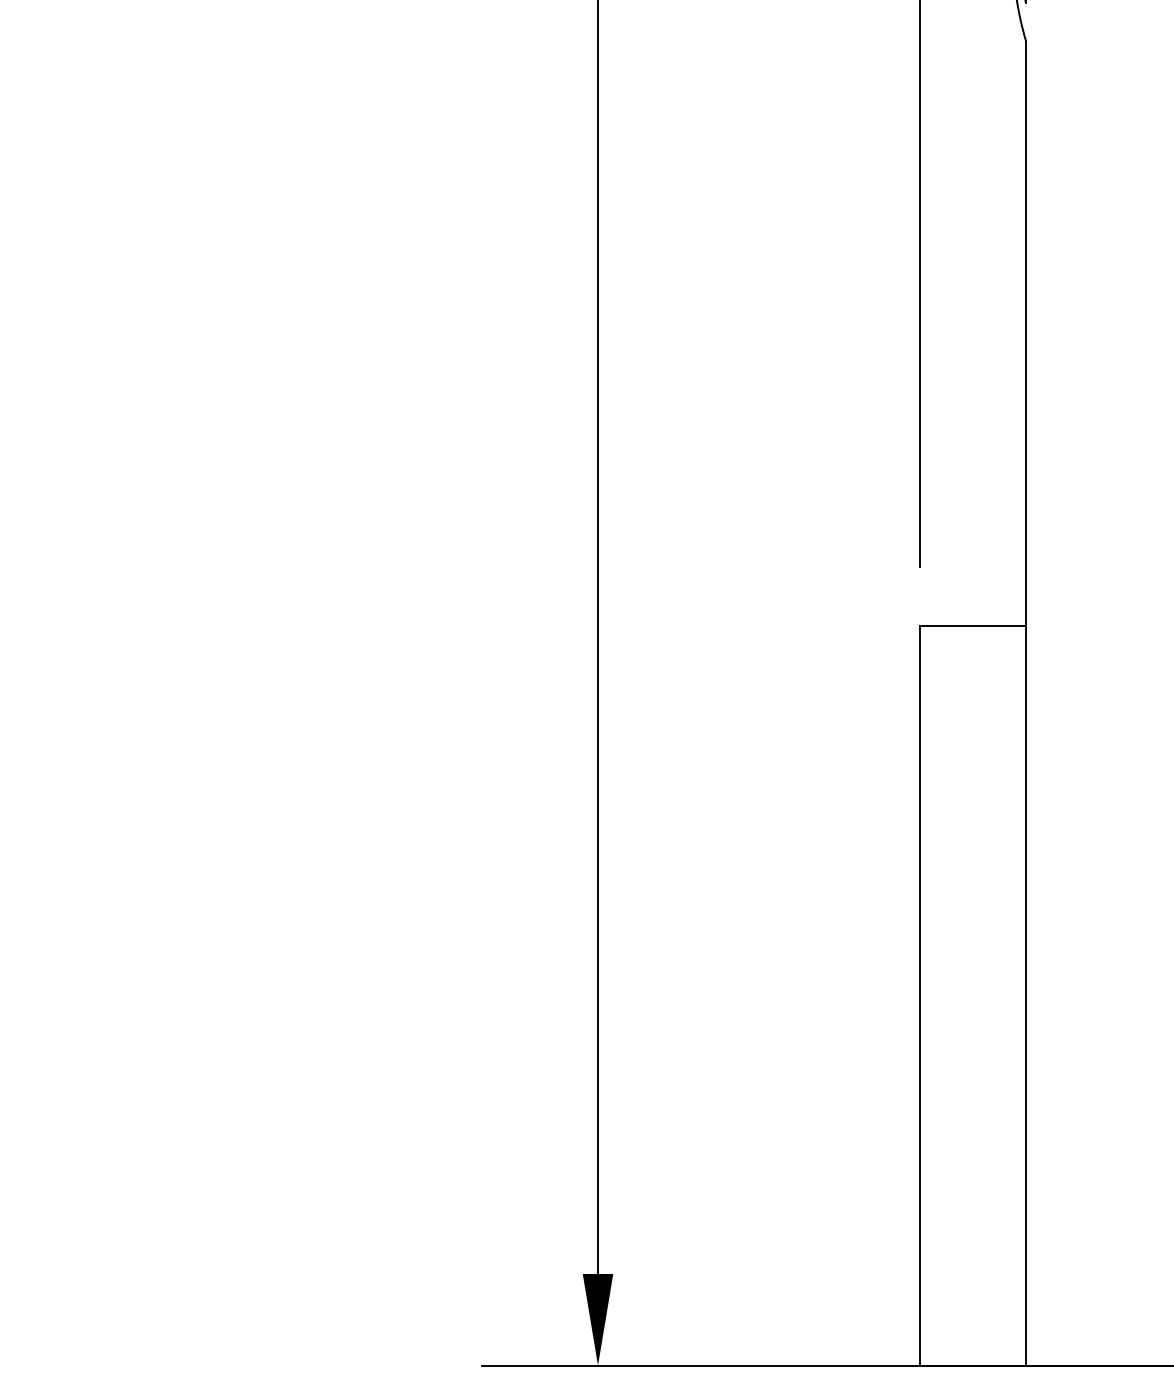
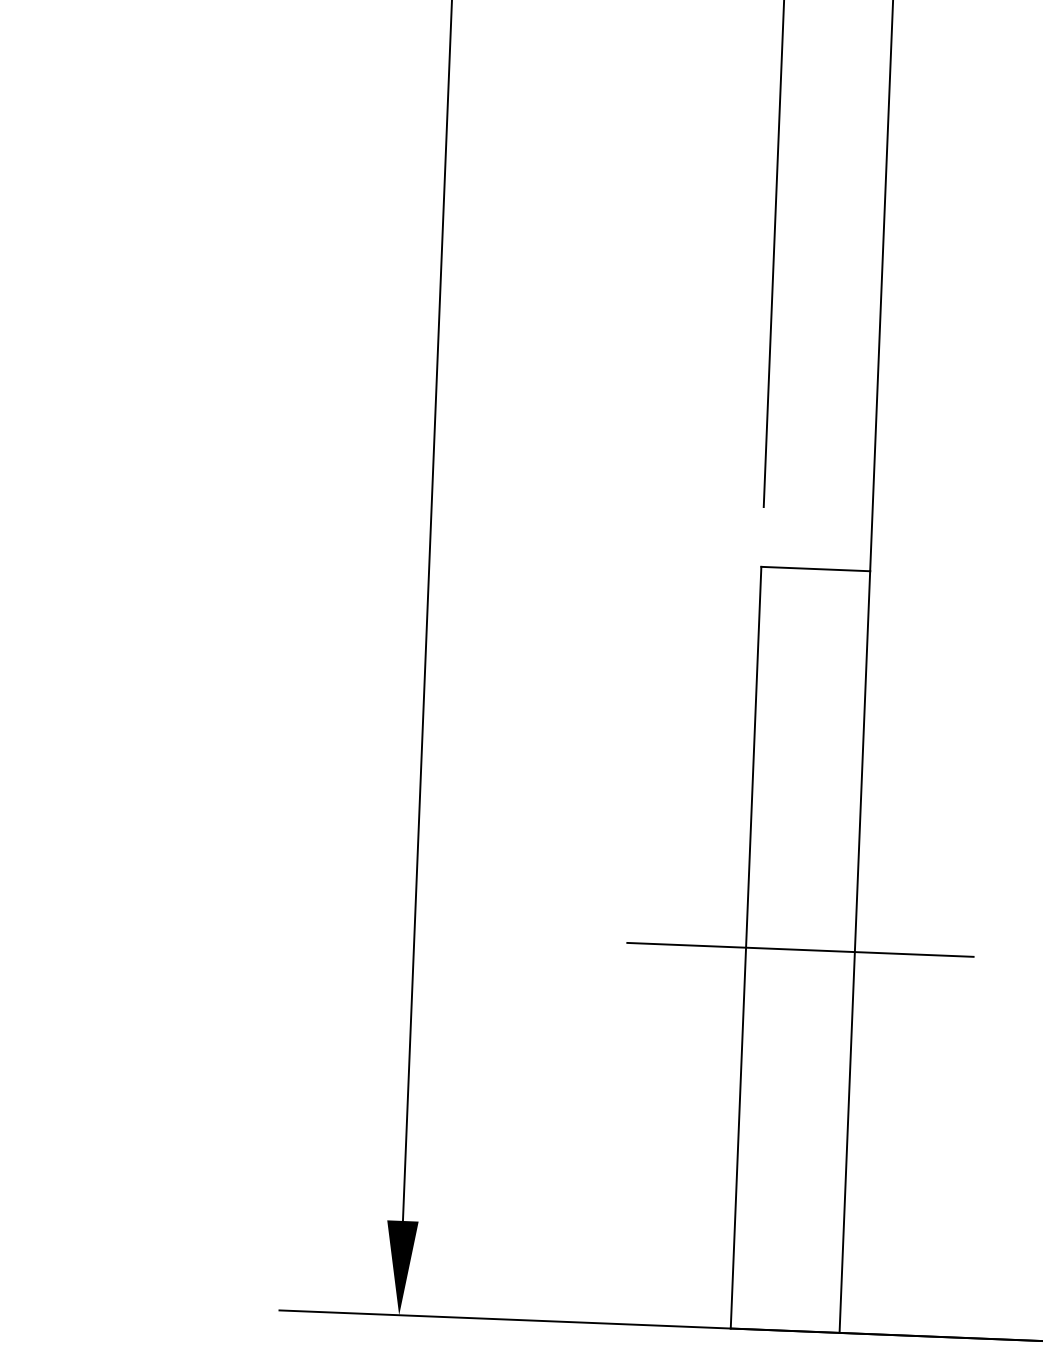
line: (972, 995) -> (799, 949), added

